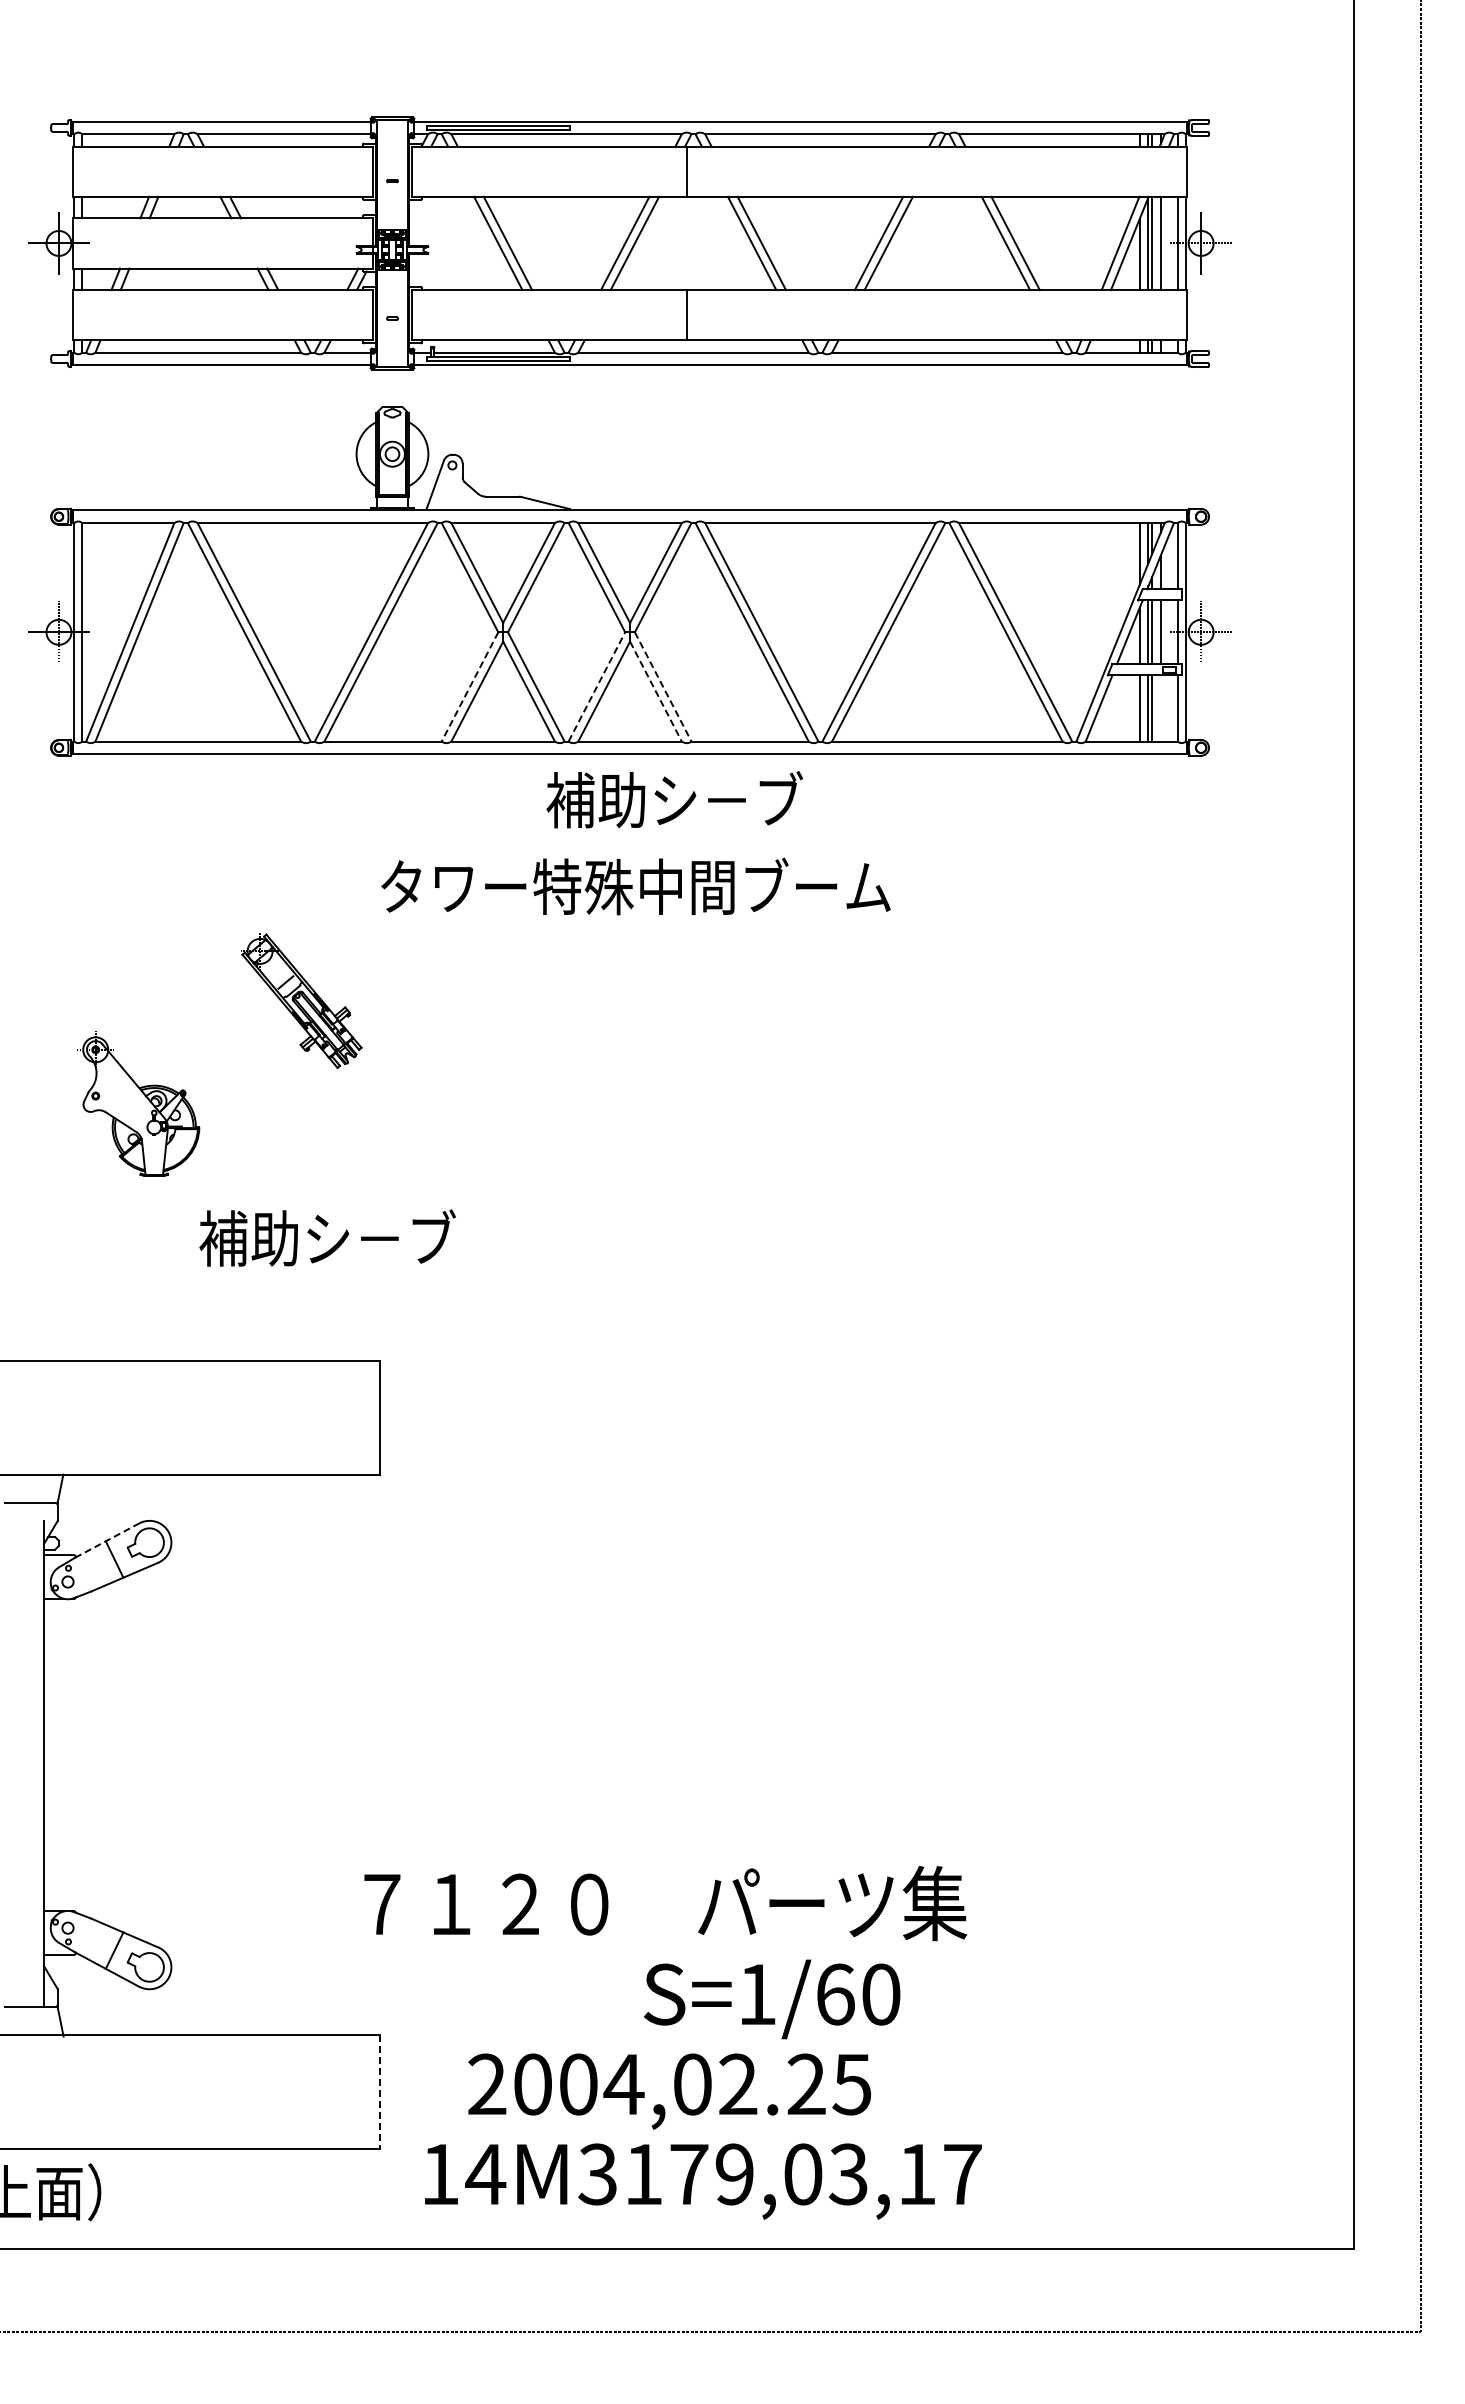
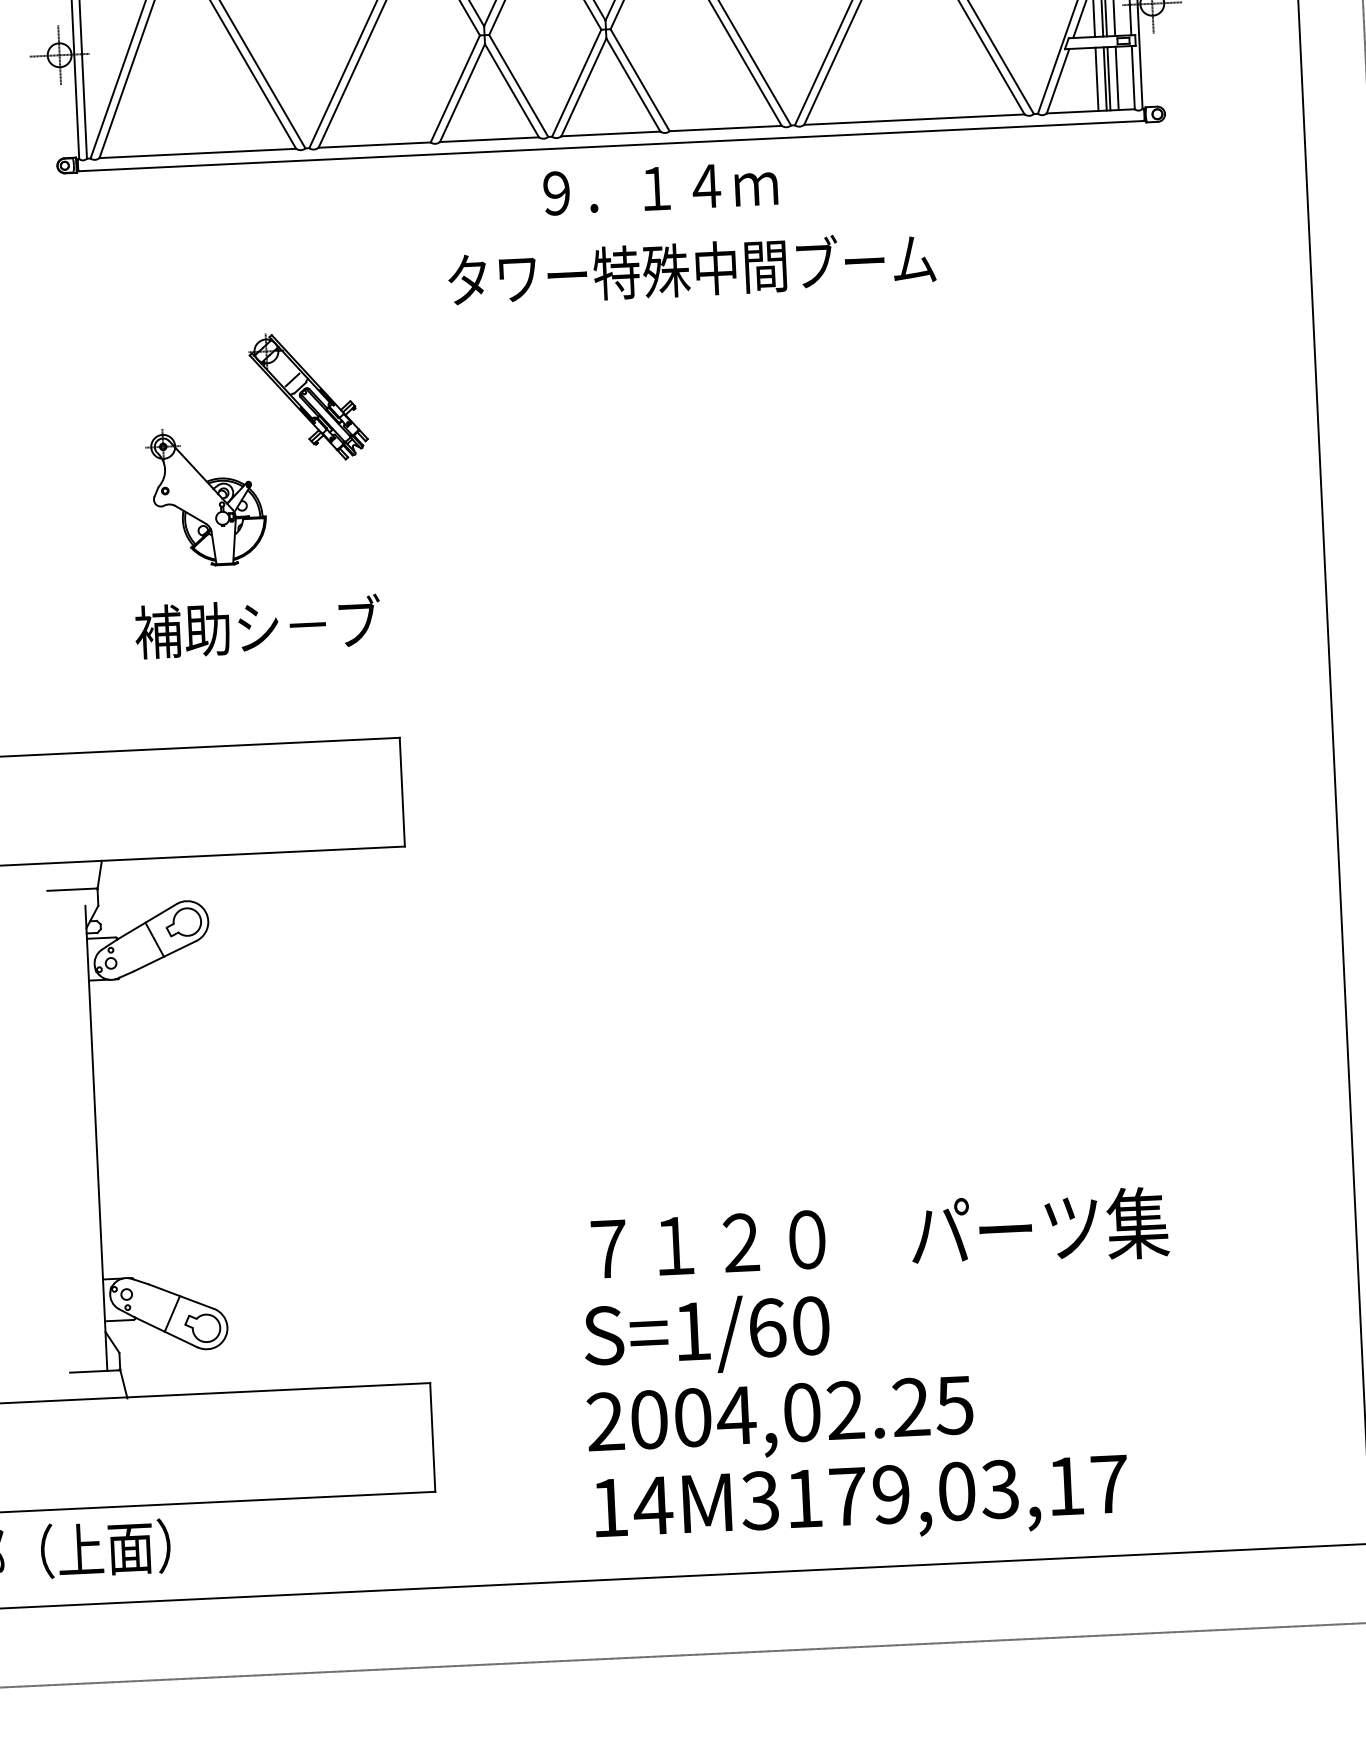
line: (597, 686) -> (577, 82), dashed -> solid
line: (469, 687) -> (454, 89), dashed -> solid
line: (663, 687) -> (640, 80), dashed -> solid
line: (656, 692) -> (633, 85), dashed -> solid
line: (1160, 708) -> (1116, 78), added
text: (674, 799) -> (656, 187), 補助シ－ブ -> ９．１４ｍ
text: (635, 886) -> (691, 269), moved
part: (138, 1103) -> (206, 496), moved
text: (327, 1237) -> (257, 626), moved
line: (107, 1540) -> (147, 921), dashed -> solid
text: (665, 1903) -> (879, 1235), moved
text: (772, 1999) -> (707, 1335), moved
text: (669, 2091) -> (780, 1420), moved
line: (380, 2092) -> (433, 1437), dashed -> solid
text: (703, 2181) -> (861, 1502), moved

